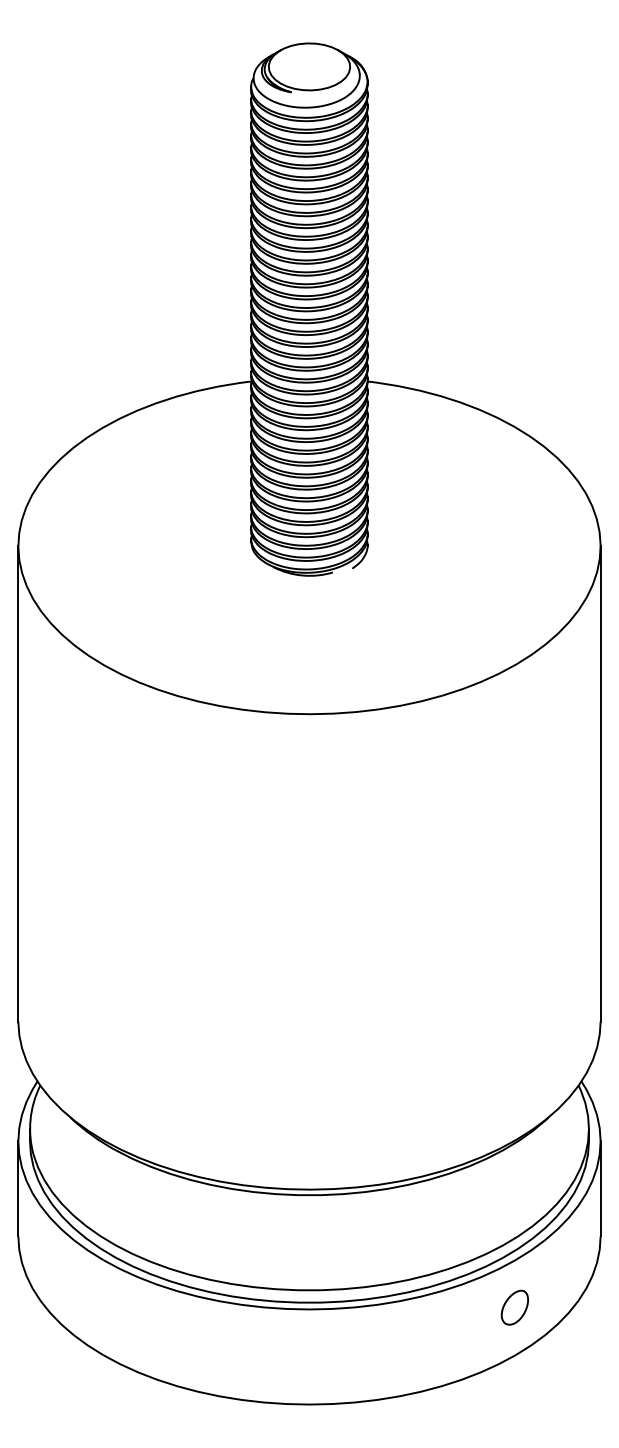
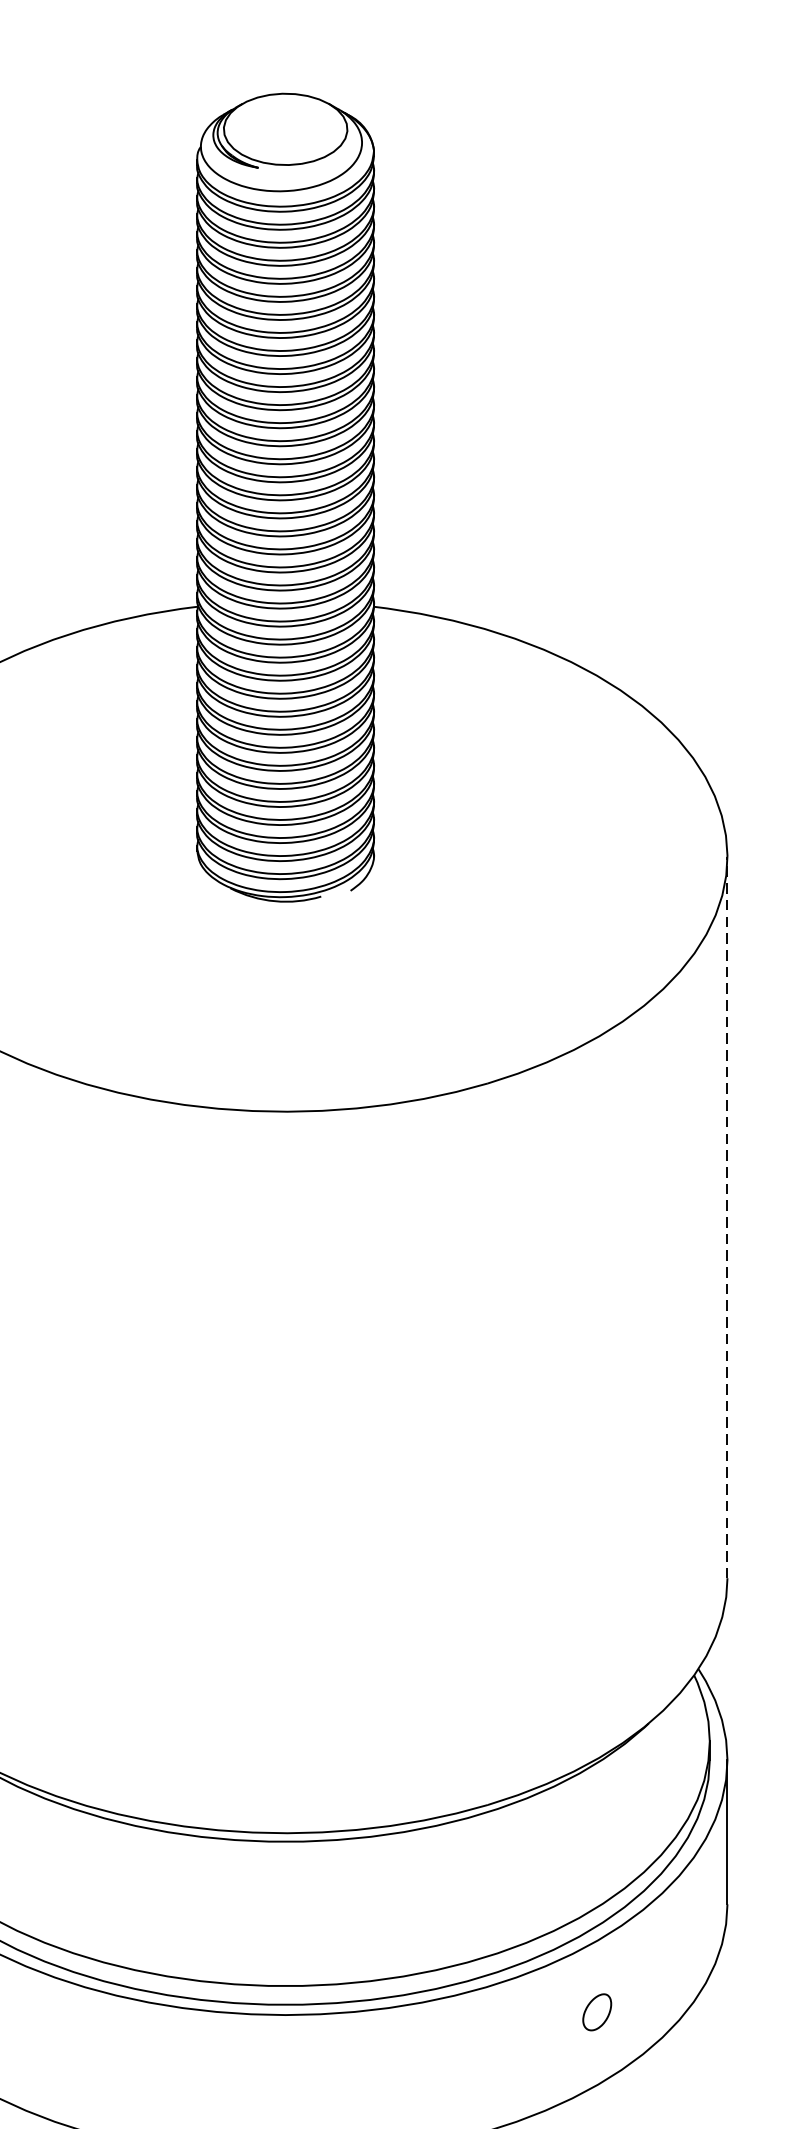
line: (600, 783) -> (727, 1216), solid -> dashed
part: (514, 1307) -> (596, 2012), size x0.7

